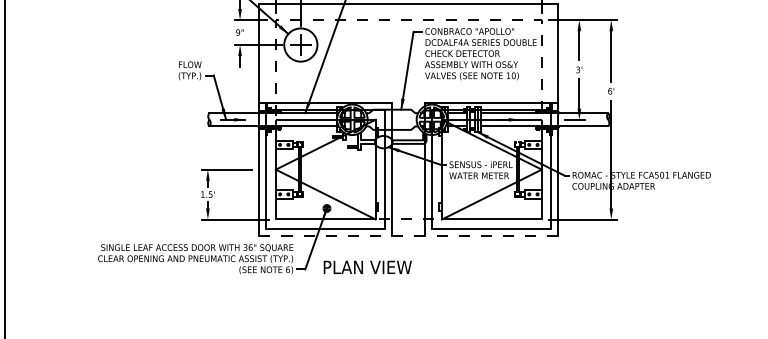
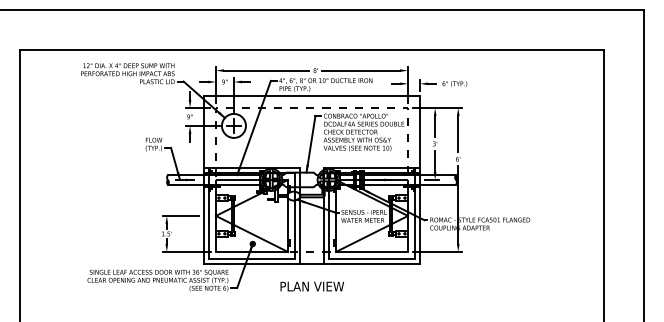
line: (409, 235) -> (312, 263), dashed -> solid
text: (366, 267) -> (311, 286), moved

